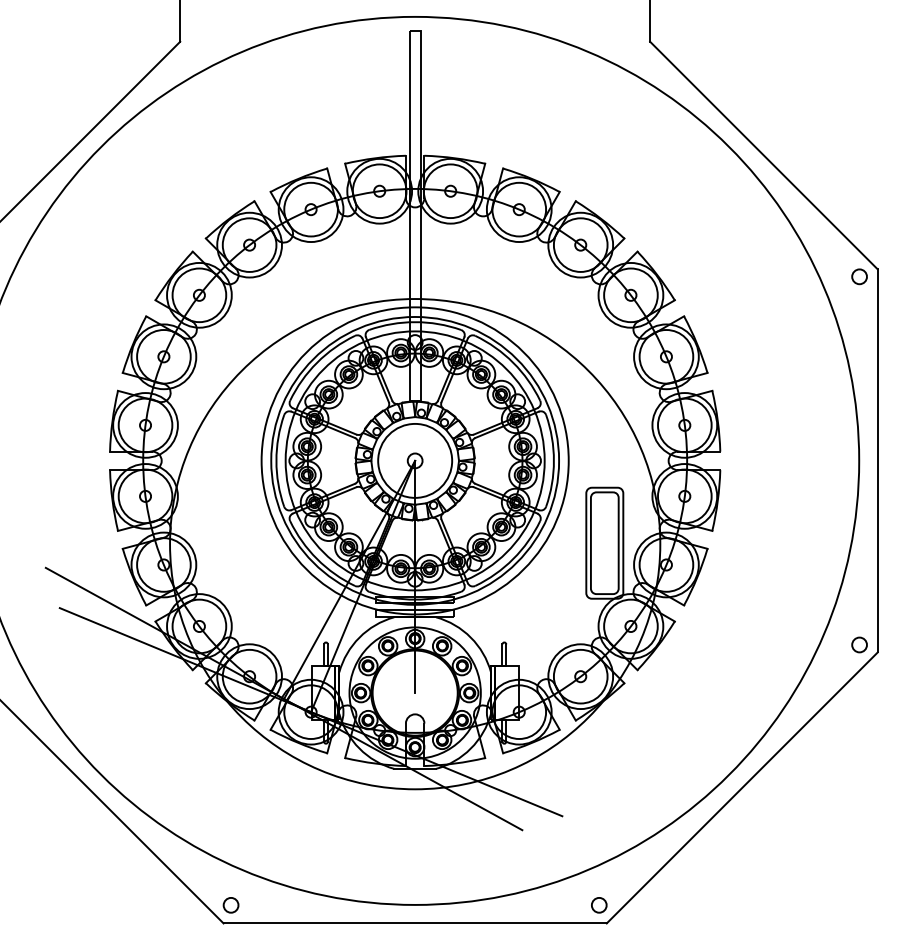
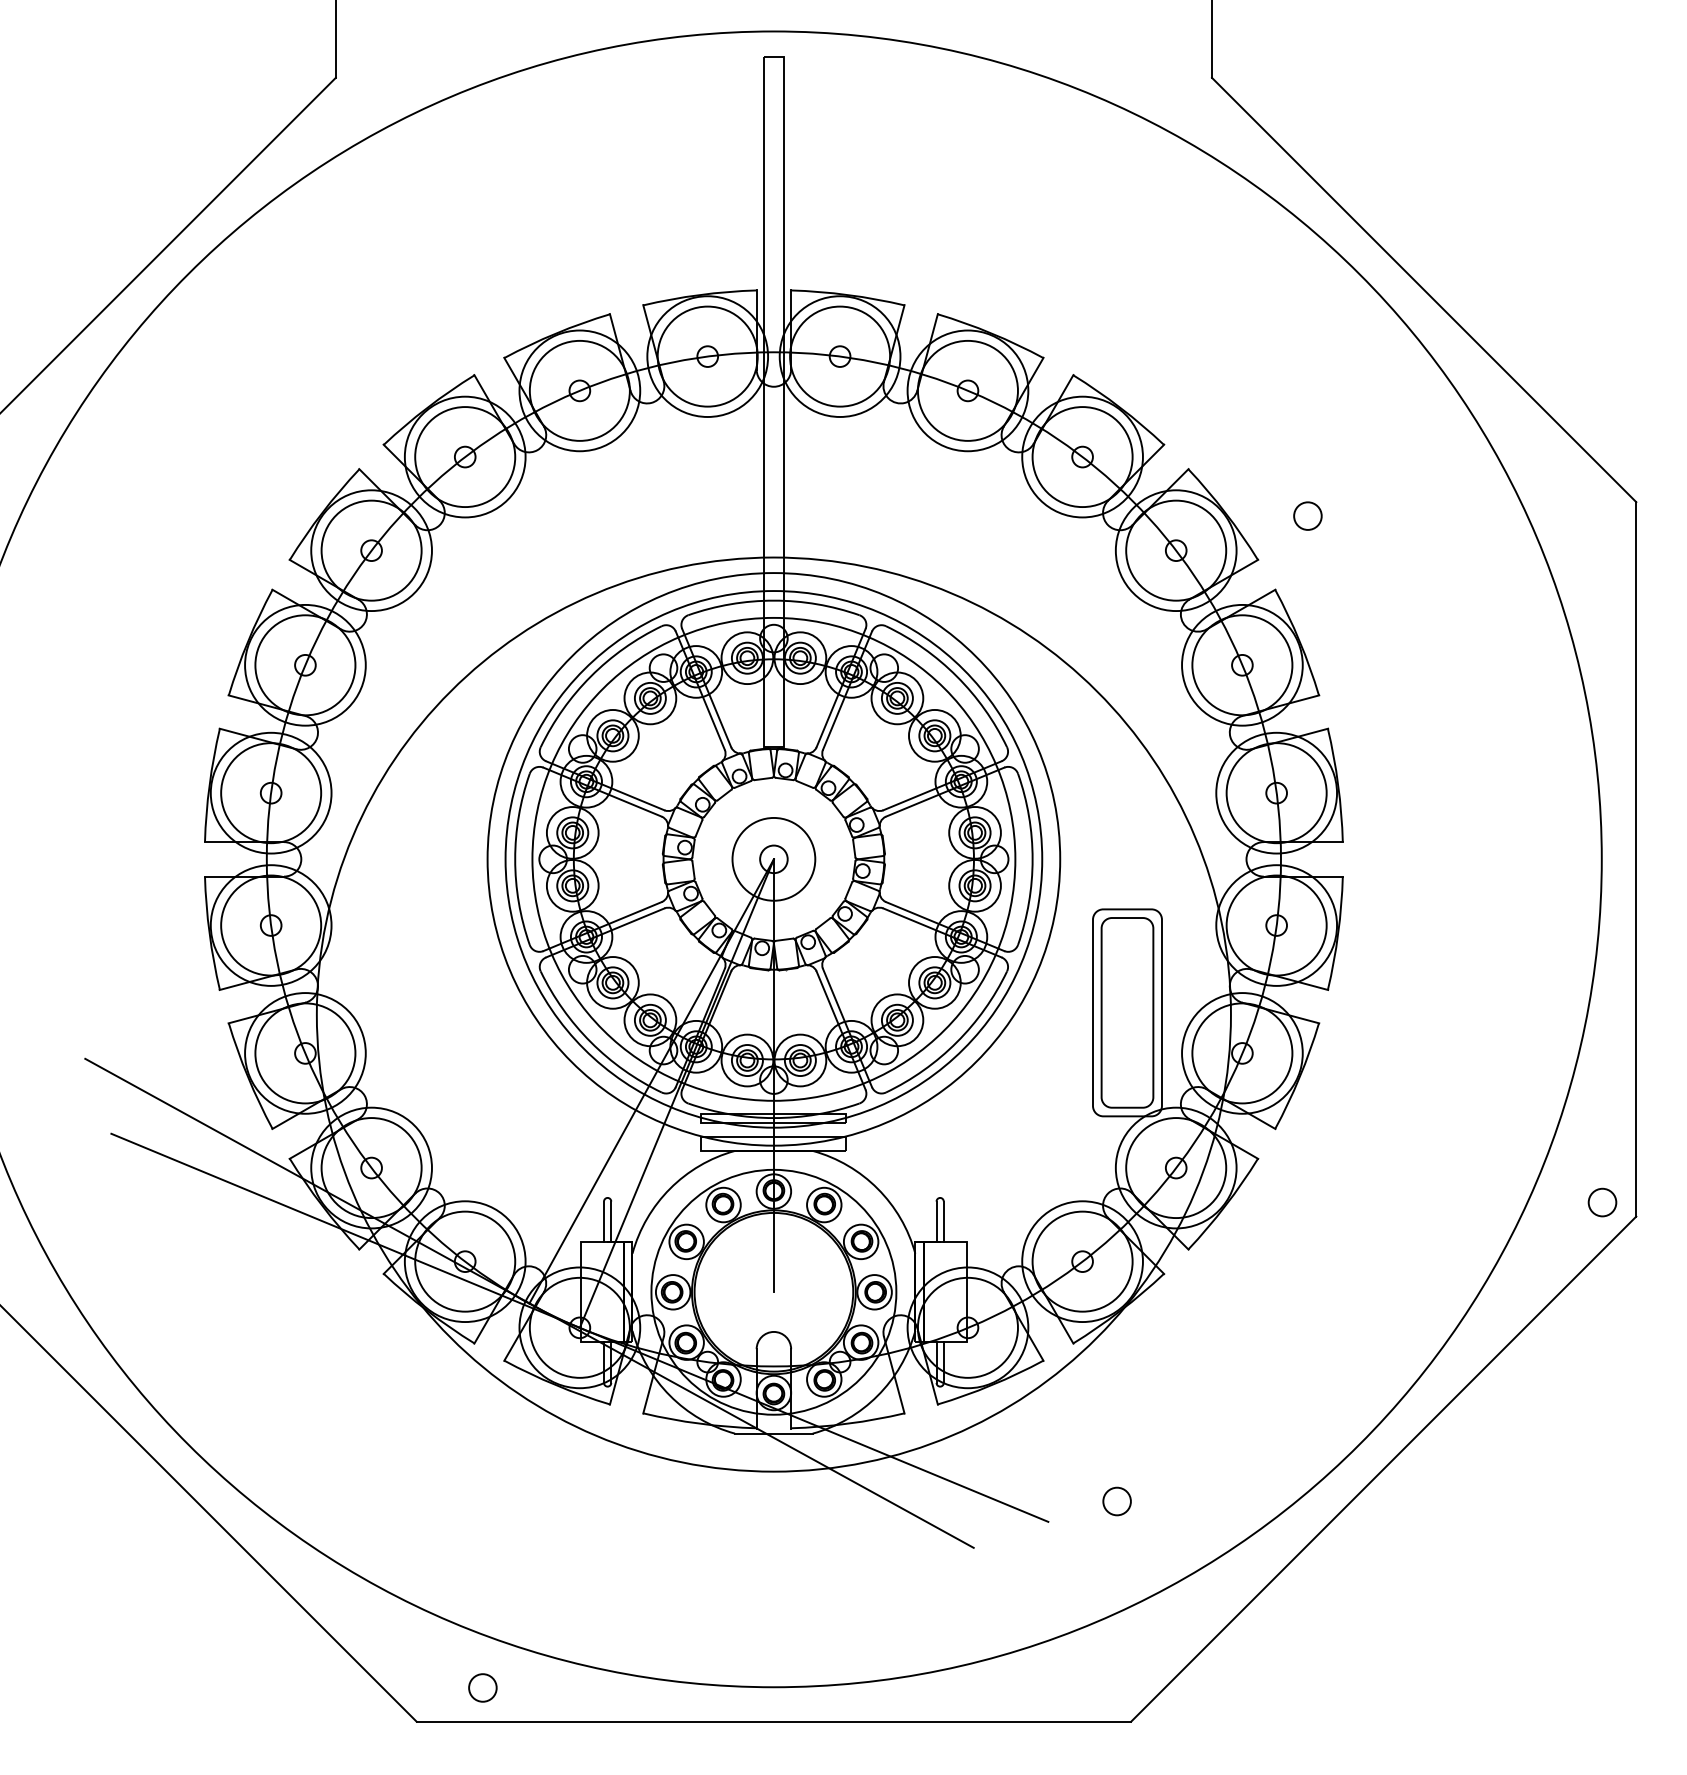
circle: (859, 276) -> (1307, 515), moved
circle: (415, 460) -> (774, 858), size x0.6
circle: (230, 905) -> (481, 1688), moved
circle: (599, 905) -> (1117, 1501), moved

